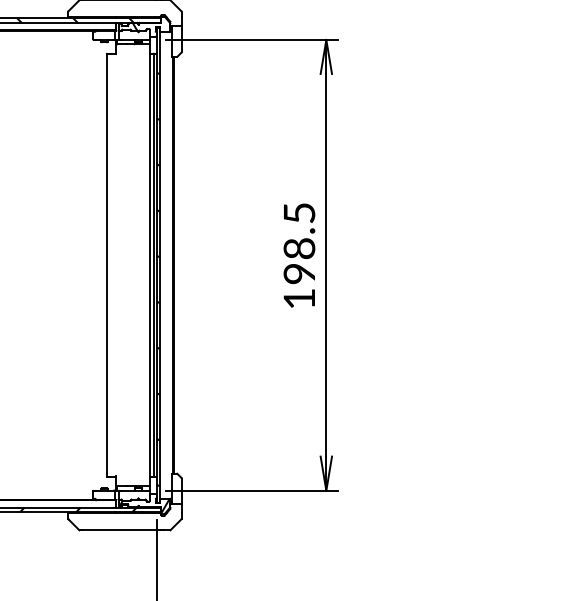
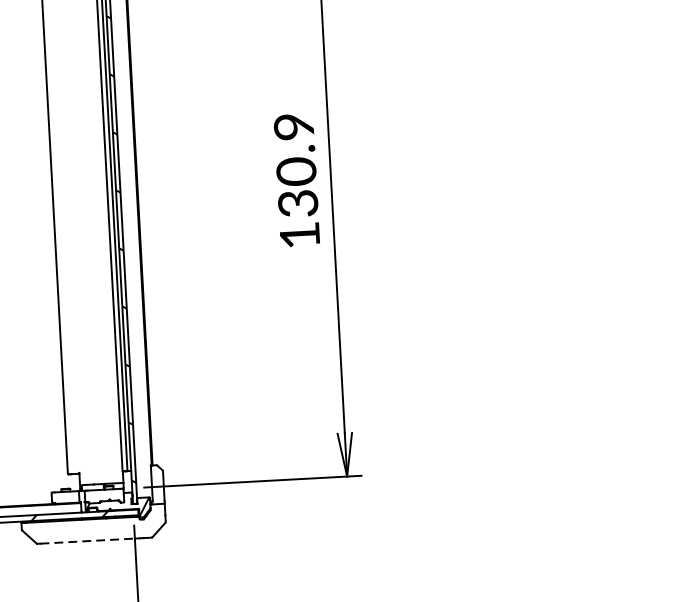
text: (299, 243) -> (296, 165), 198.5 -> 130.9
line: (120, 530) -> (88, 541), solid -> dashed

